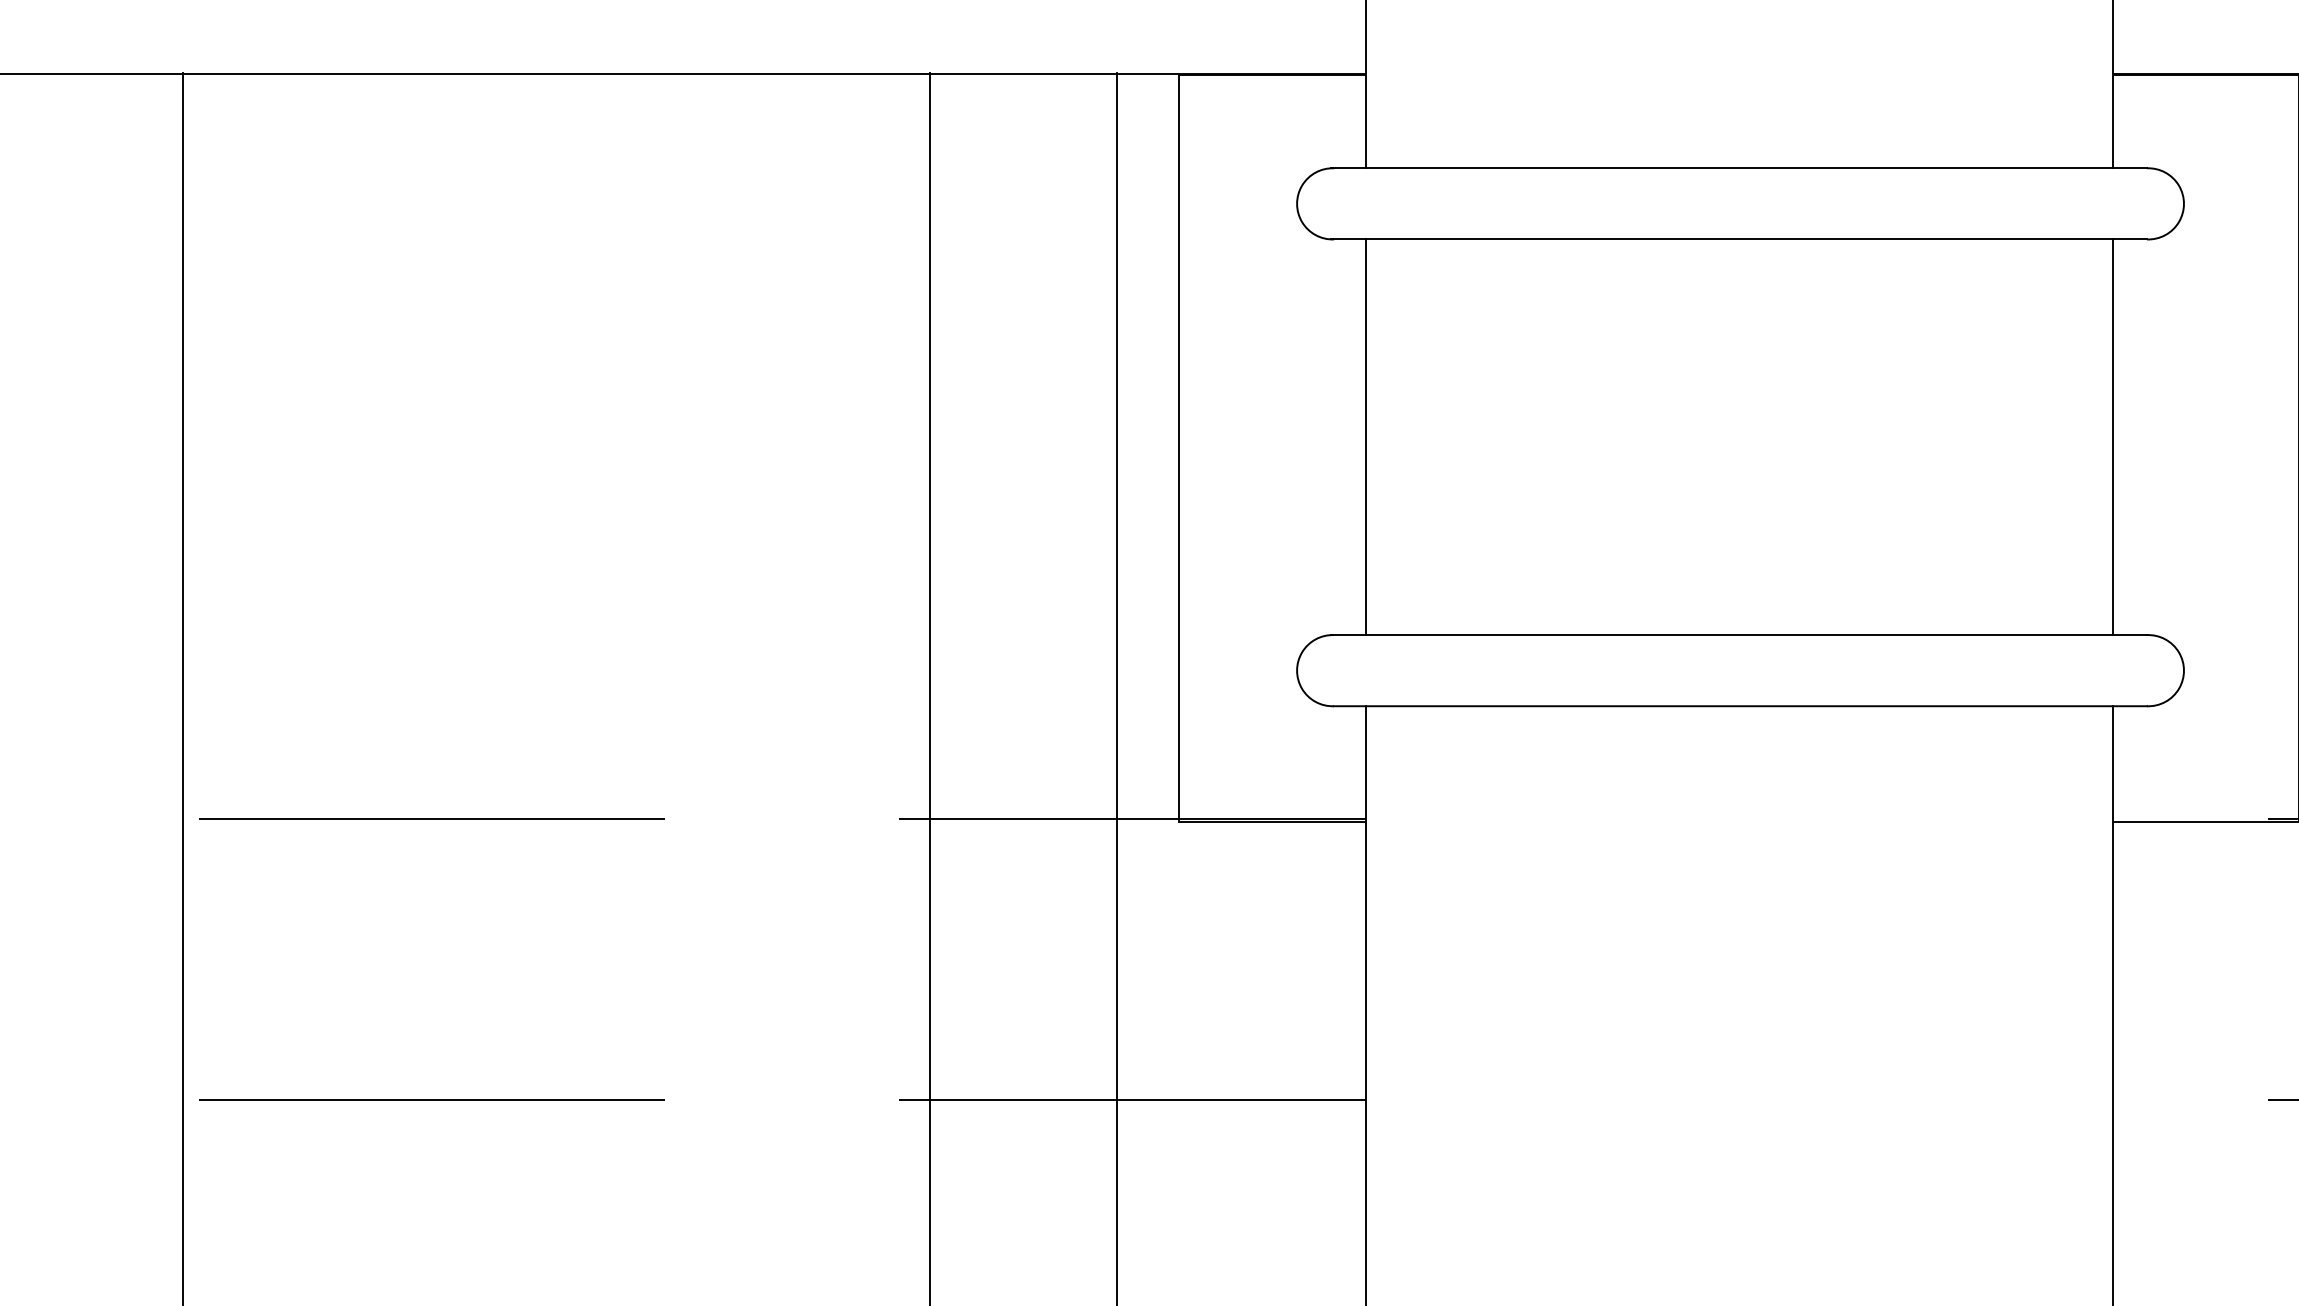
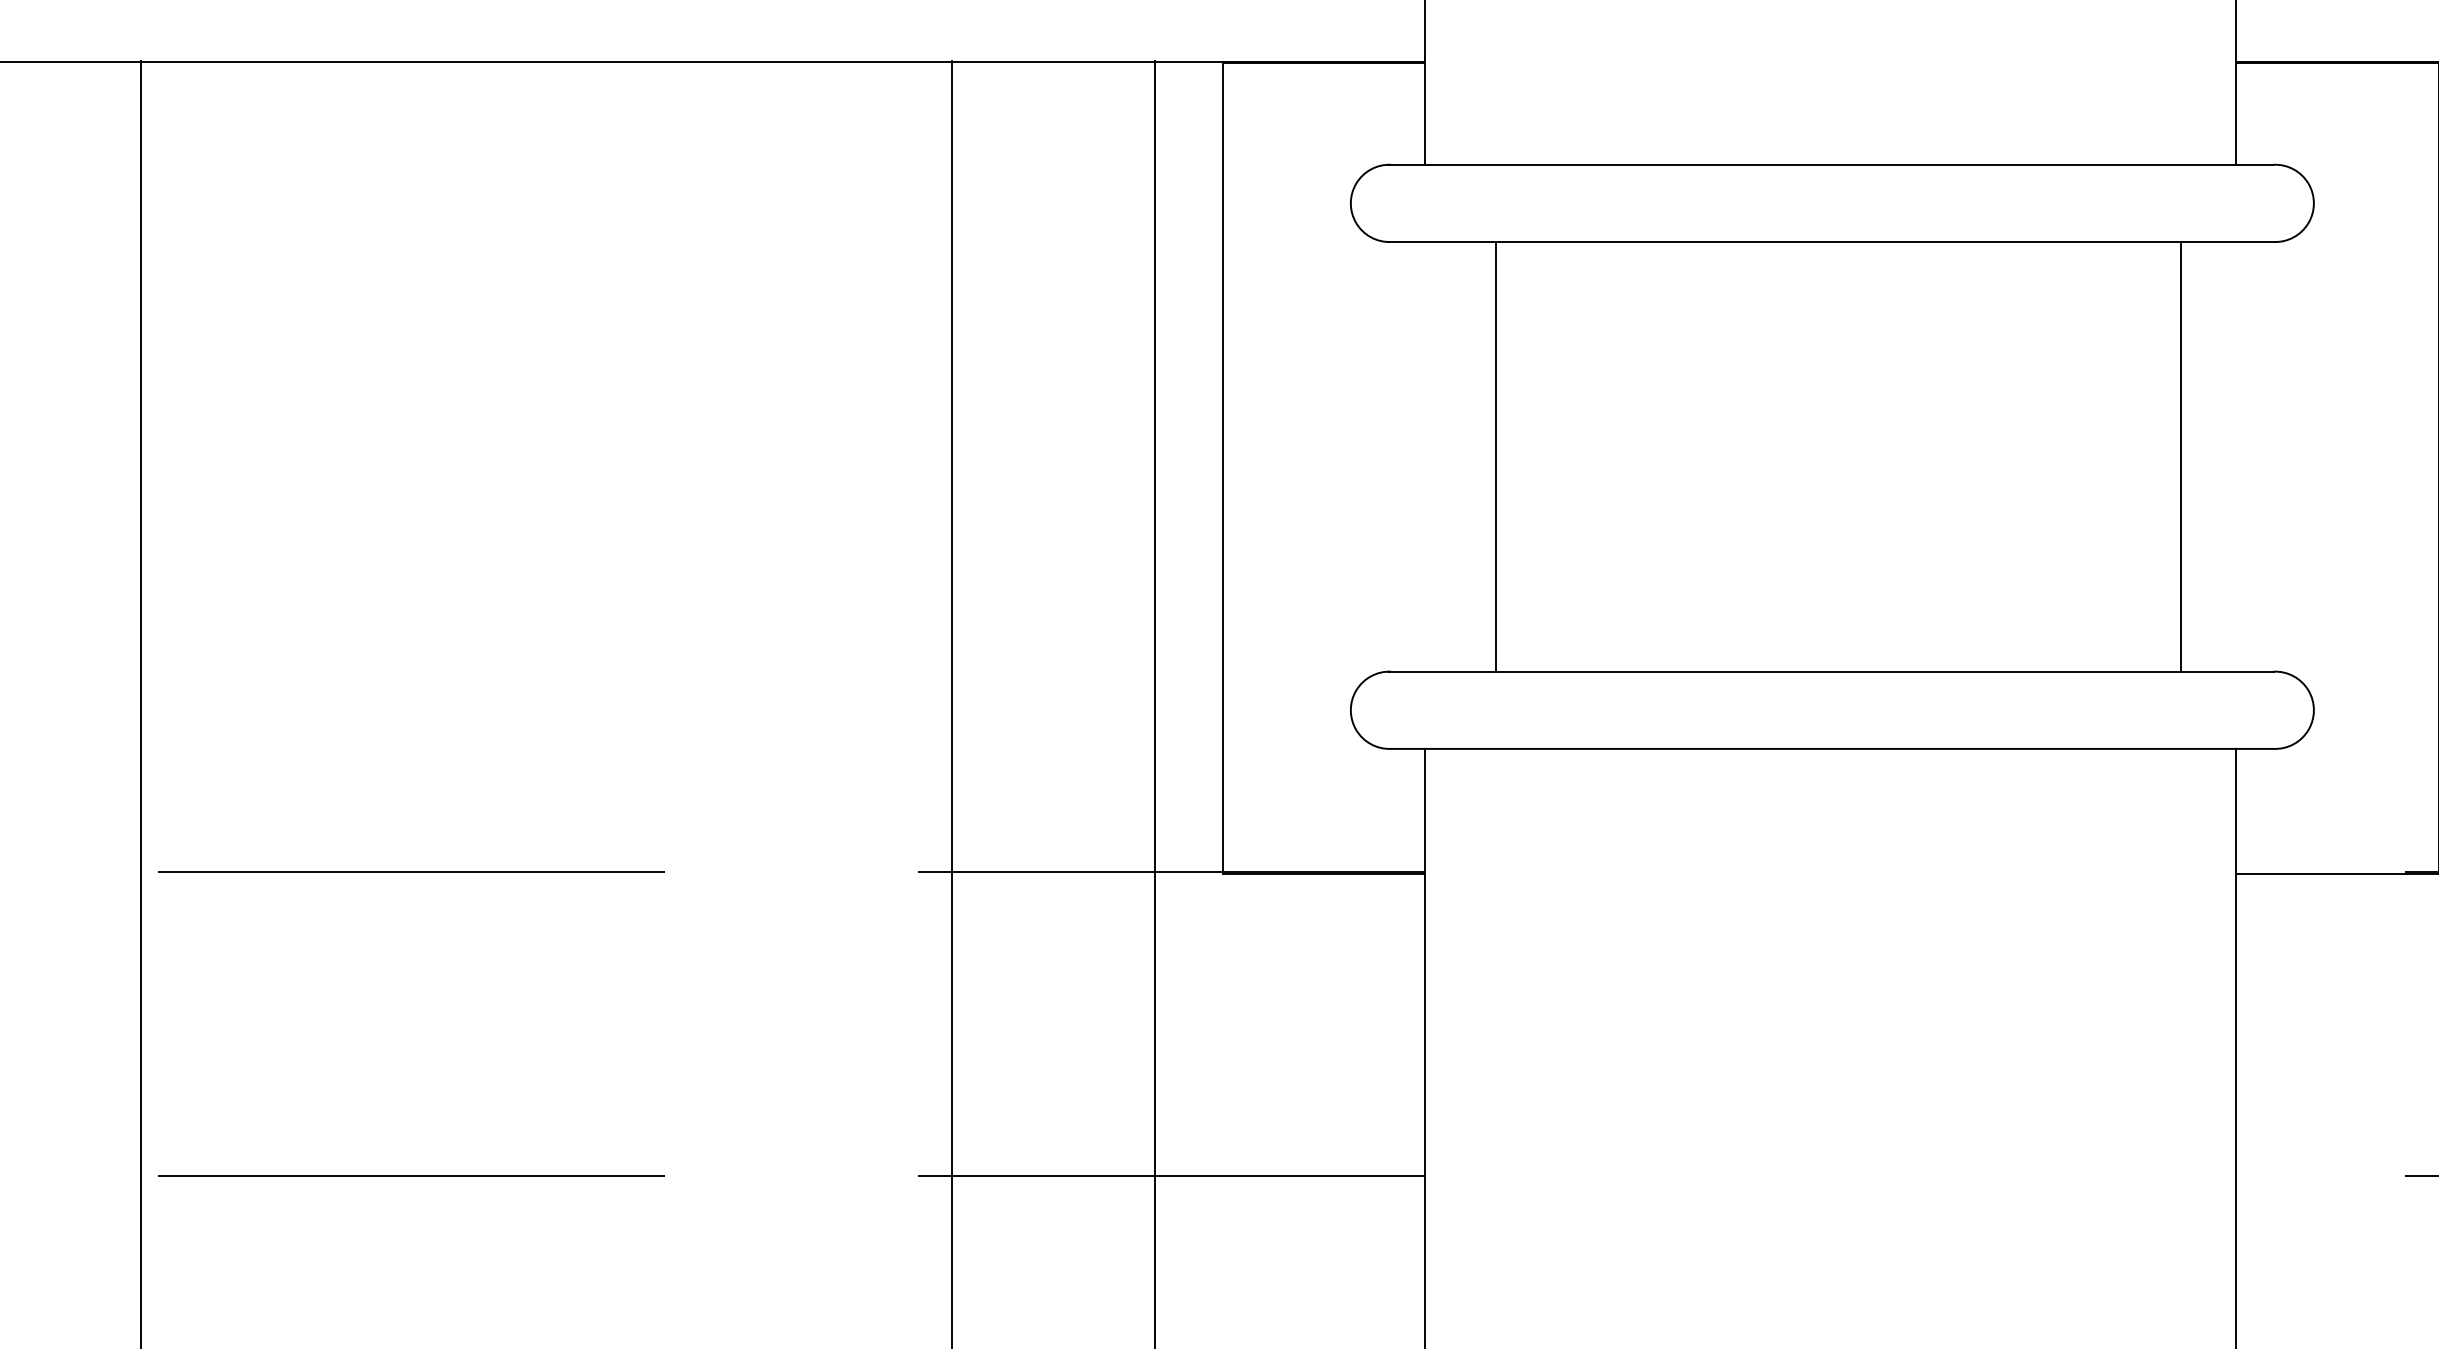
line: (1365, 437) -> (1495, 457), moved
line: (2112, 437) -> (2180, 457), moved

